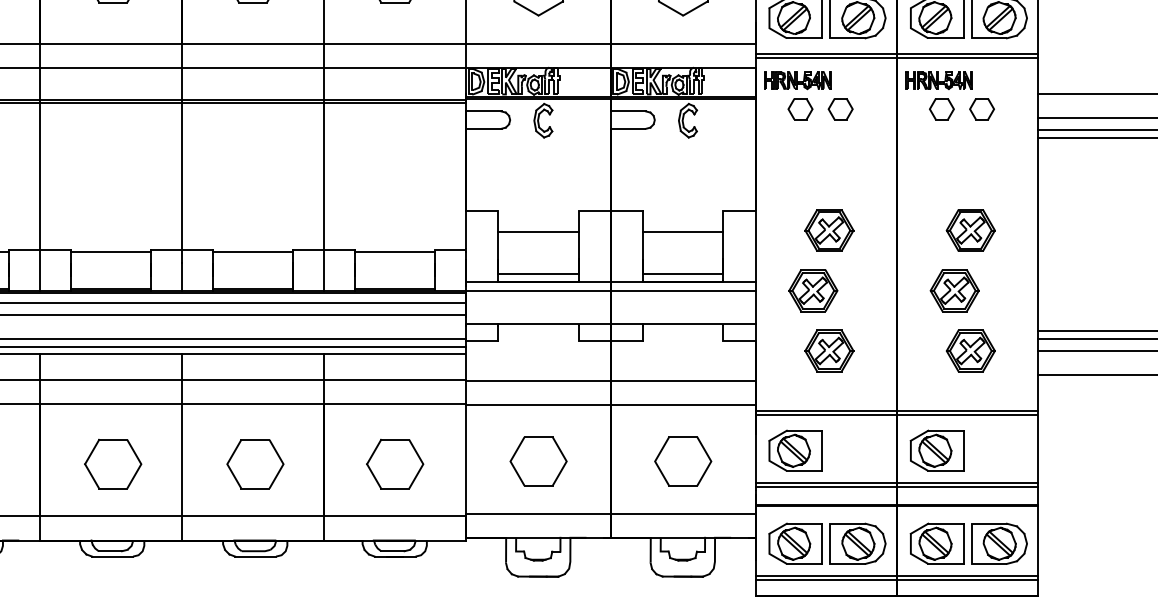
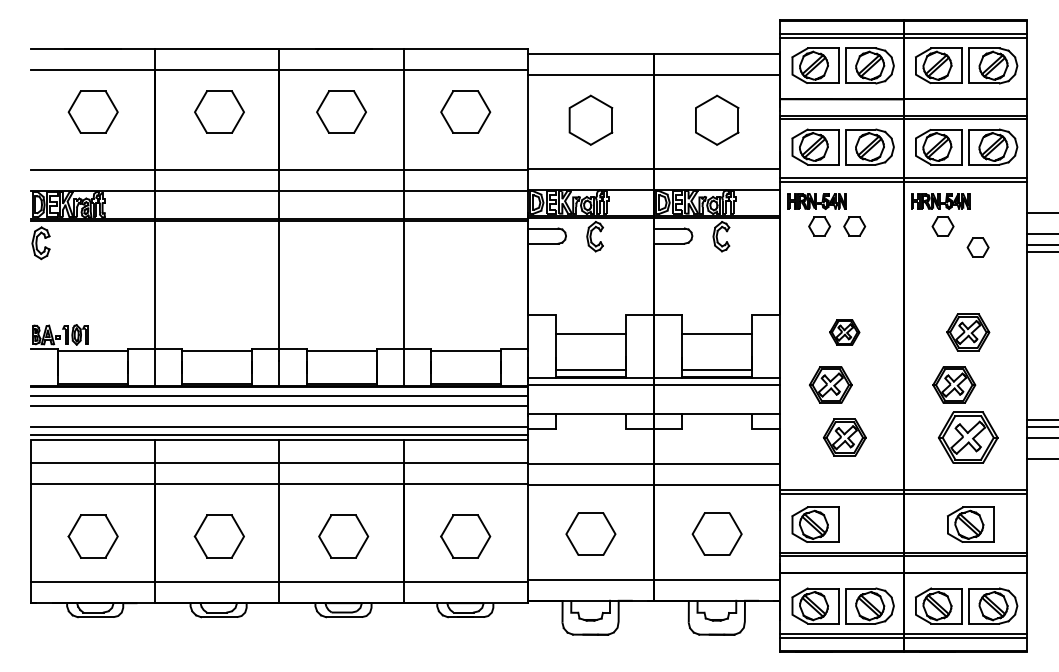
part: (981, 109) -> (977, 247), moved
part: (829, 230) -> (844, 332), size x0.7
part: (971, 350) -> (968, 437), size x1.4
part: (936, 450) -> (970, 524), moved

